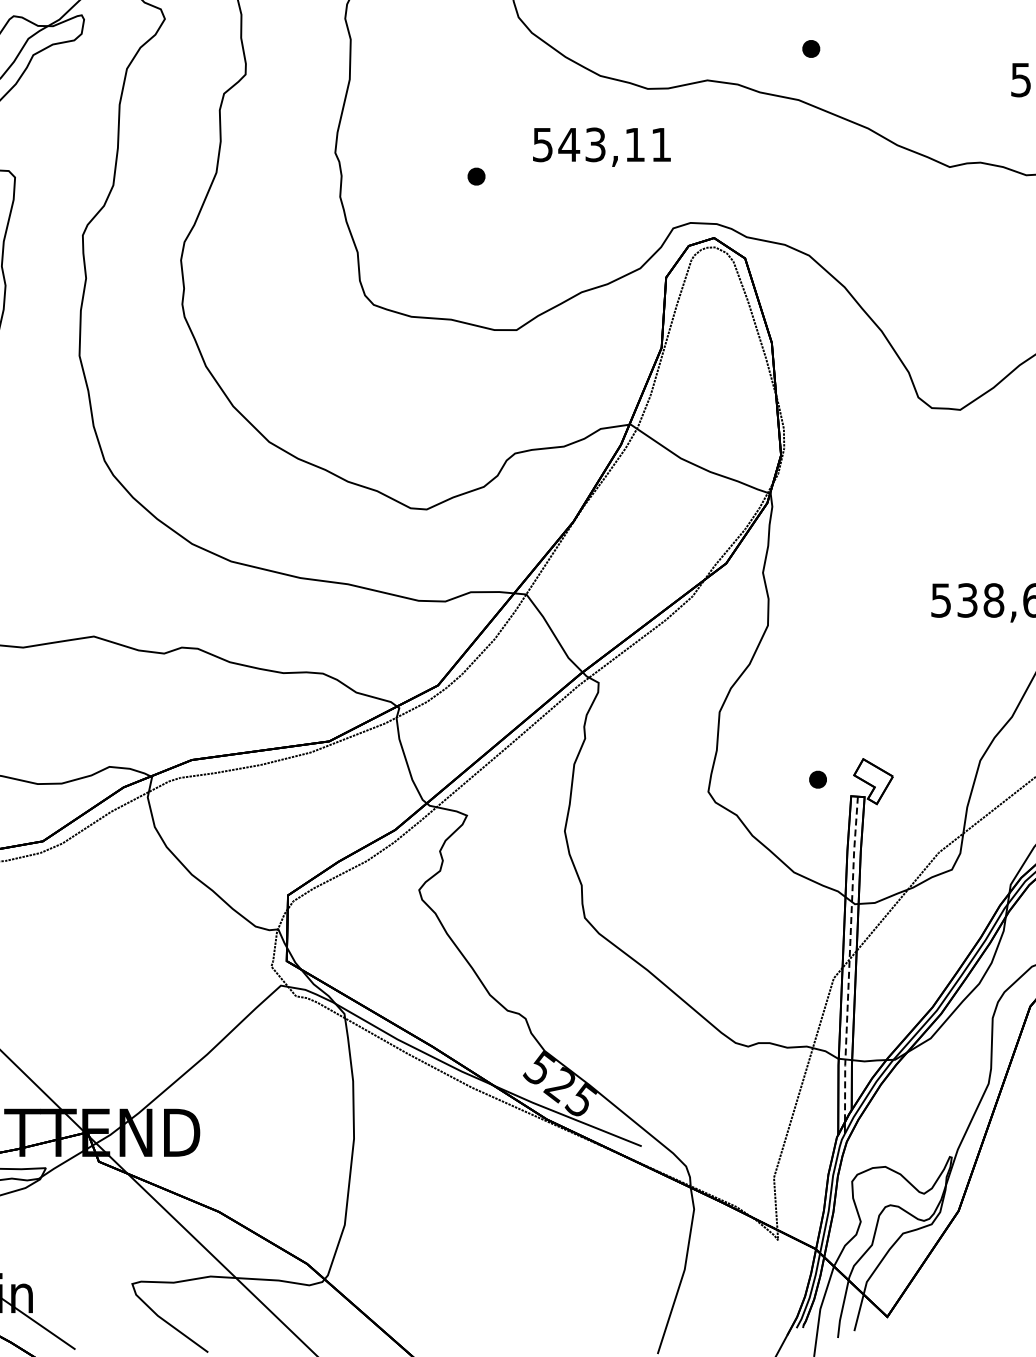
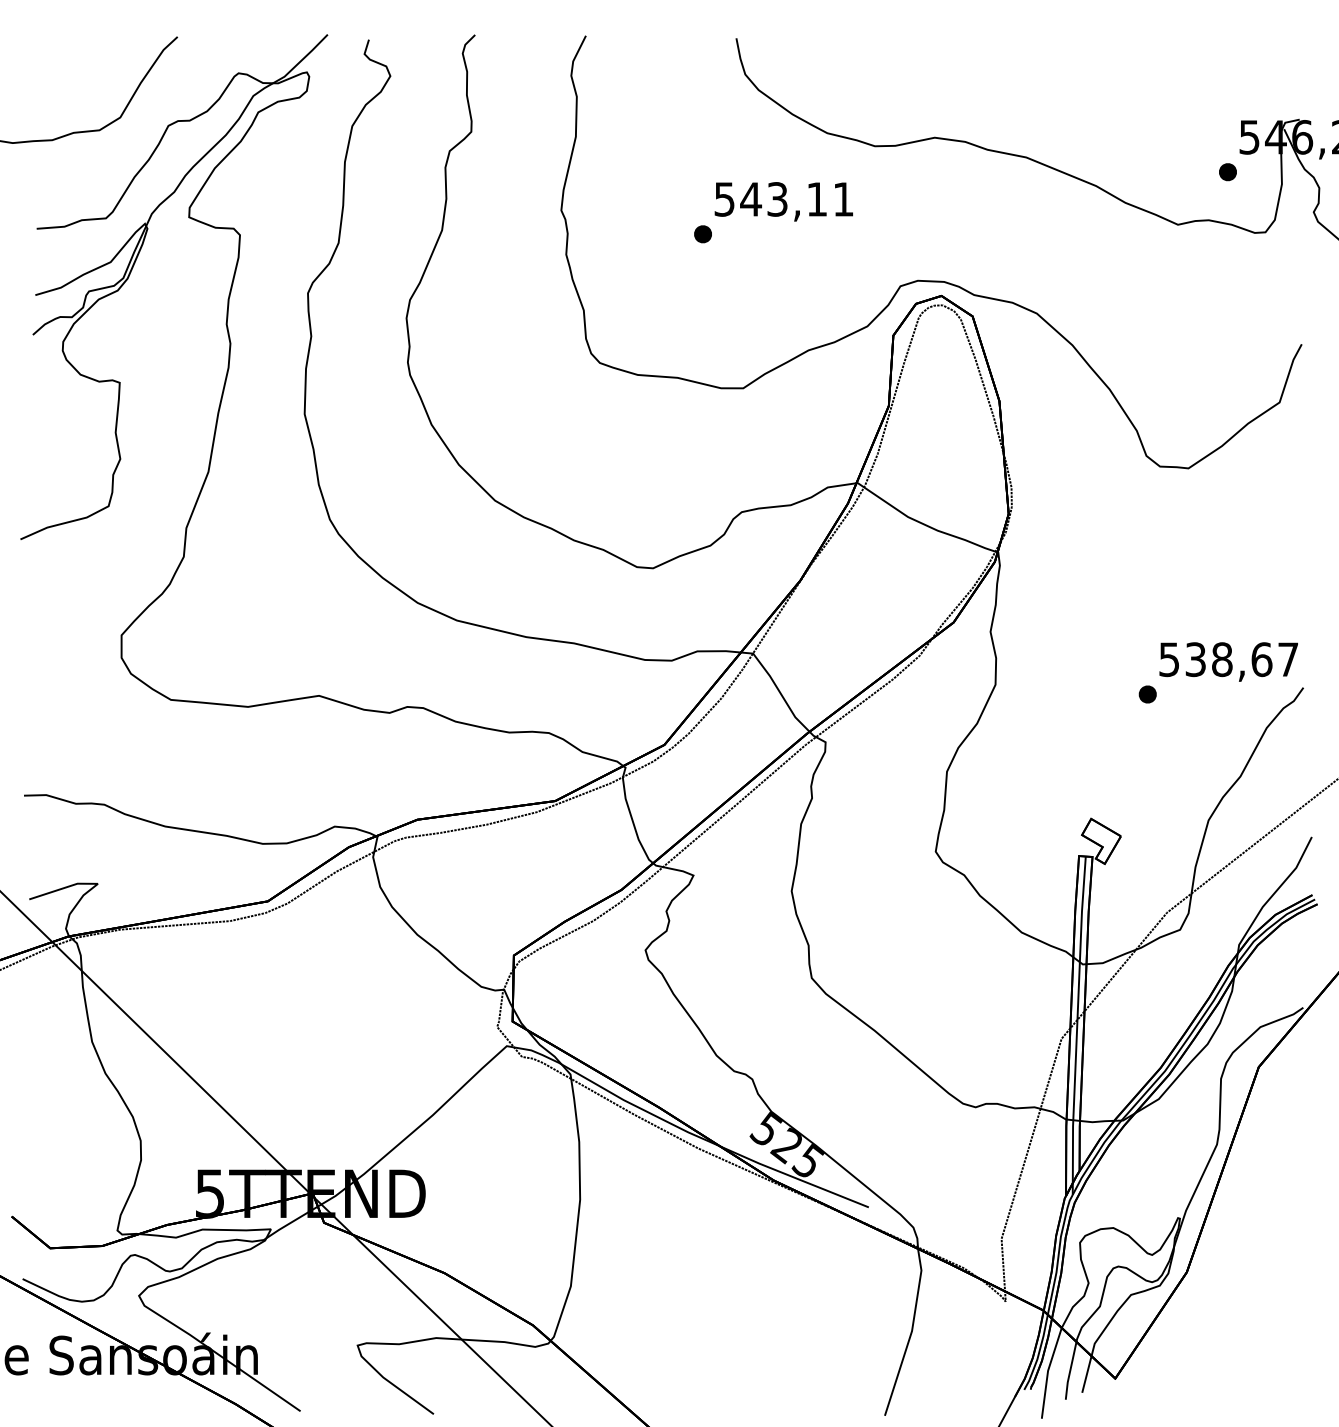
part: (810, 49) -> (1227, 172), moved
text: (601, 146) -> (783, 201), moved
part: (817, 779) -> (1147, 694), moved
line: (849, 959) -> (1077, 1019), dashed -> solid

